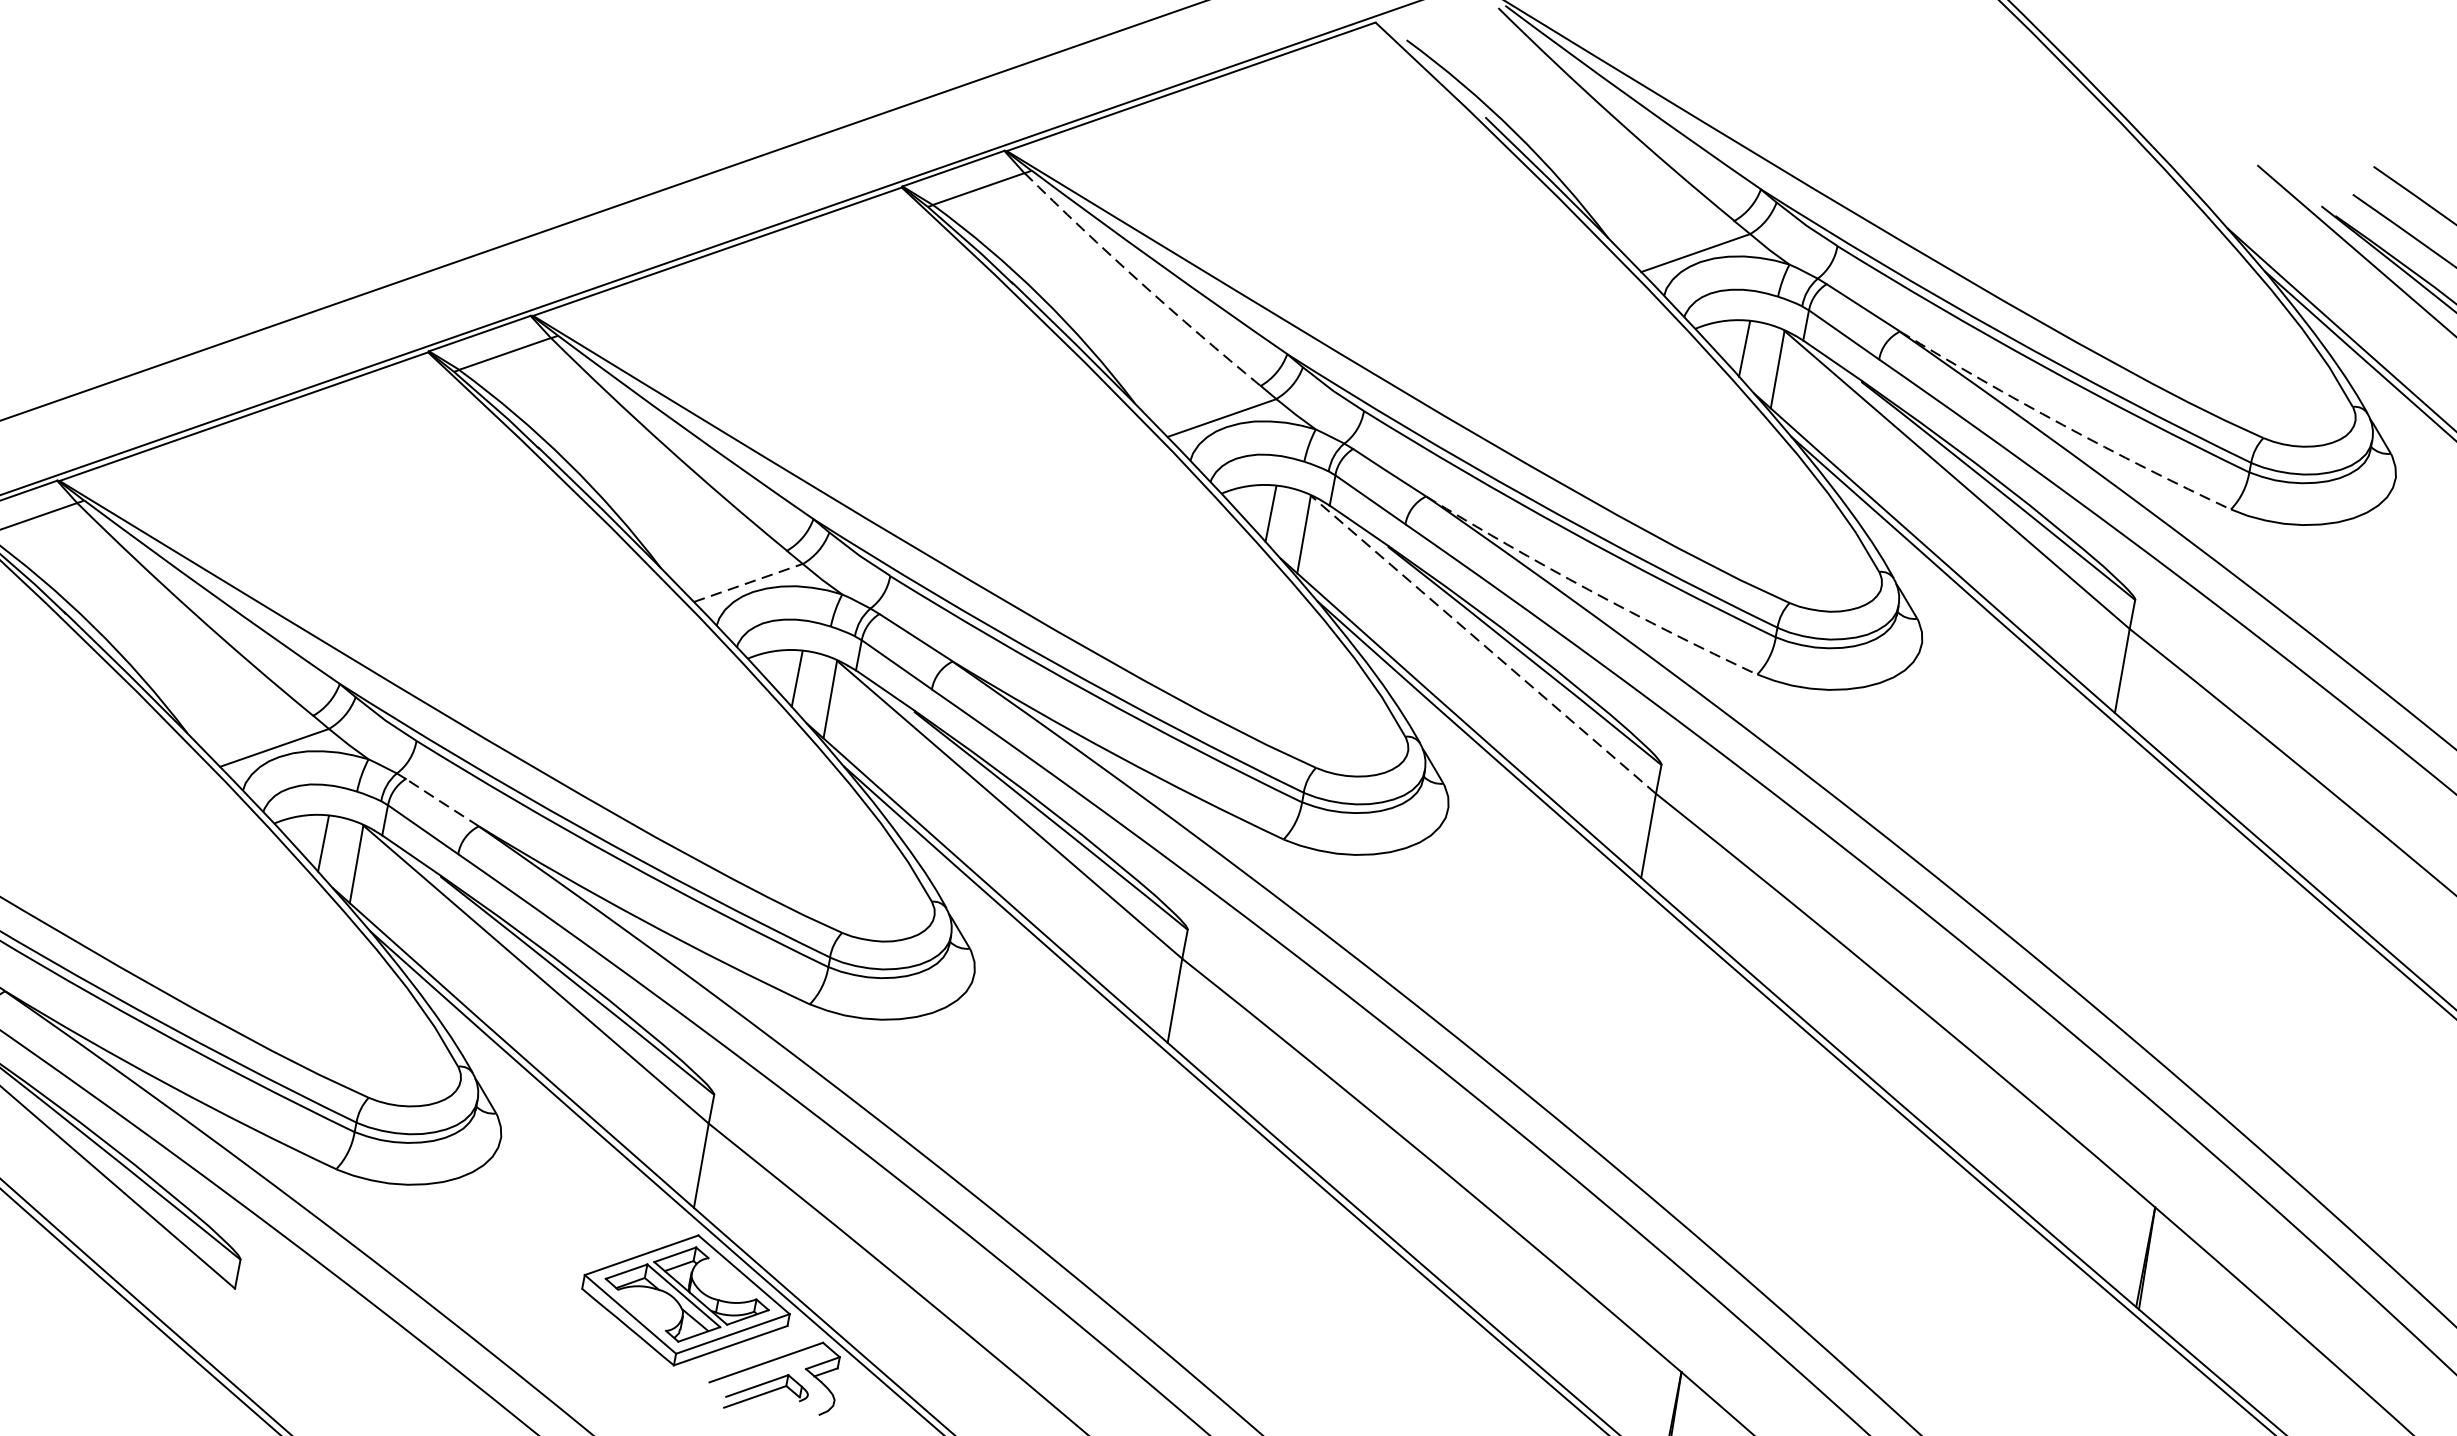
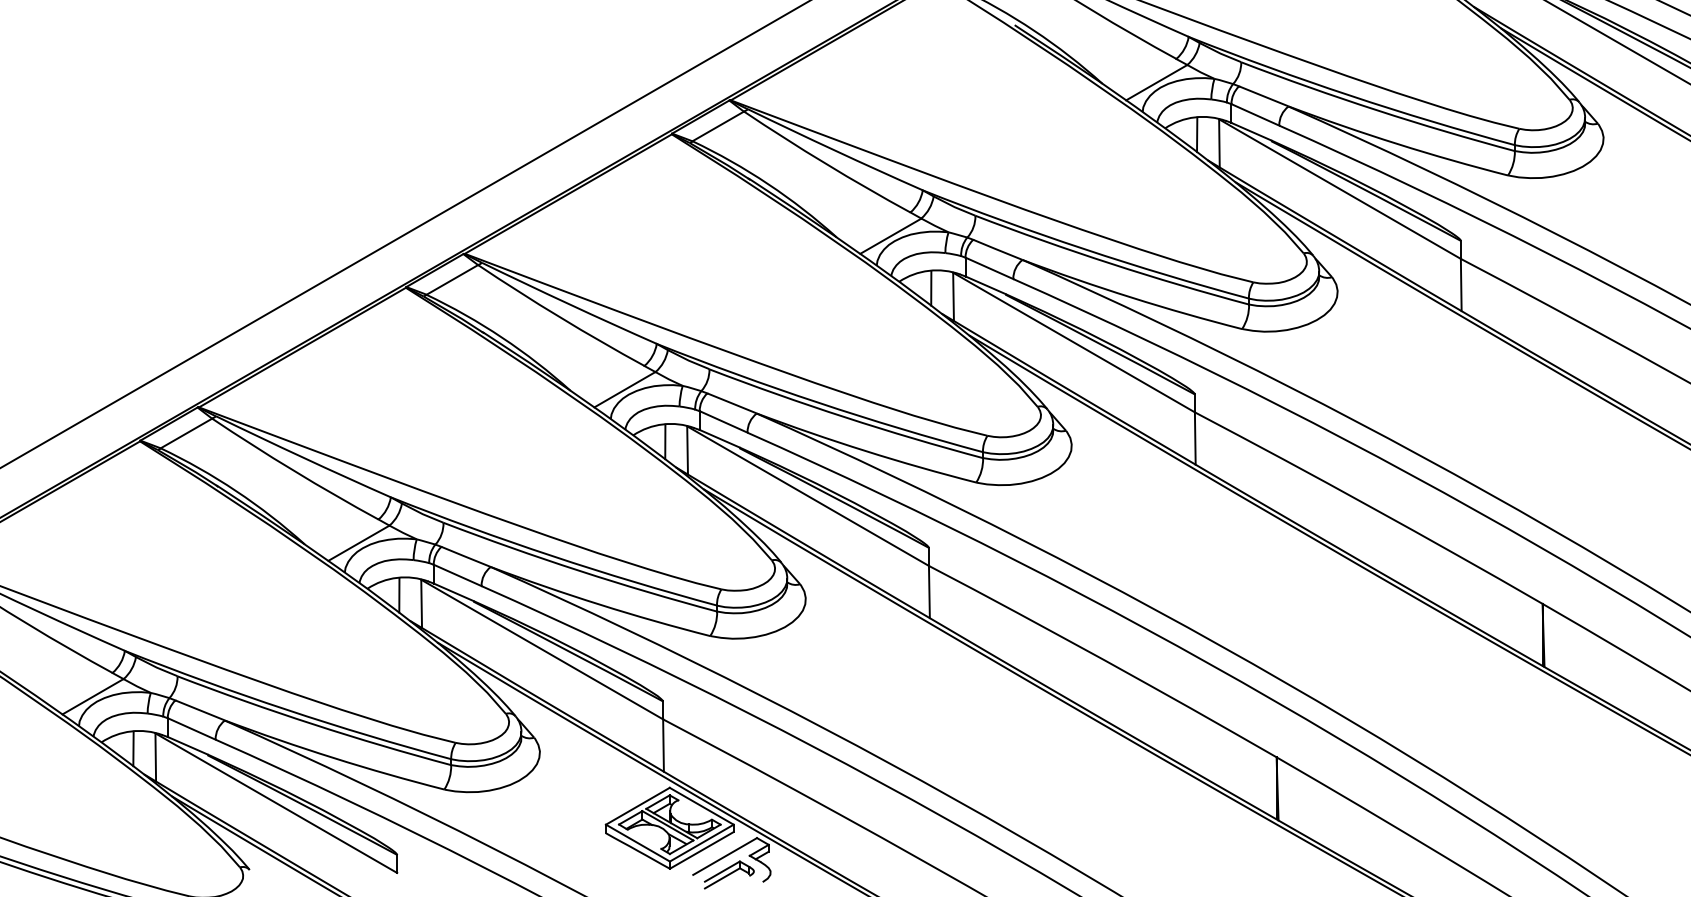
arc: (1141, 281) -> (826, 163), dashed -> solid
arc: (2063, 424) -> (1397, 143), dashed -> solid
line: (749, 582) -> (625, 389), dashed -> solid
arc: (1589, 590) -> (1131, 297), dashed -> solid
line: (1484, 644) -> (1074, 342), dashed -> solid
line: (441, 801) -> (465, 556), dashed -> solid

